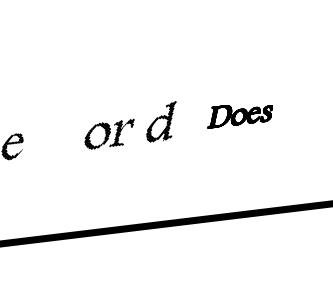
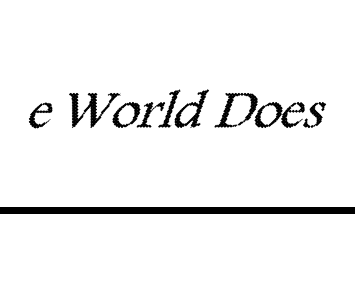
part: (239, 114) -> (269, 110), size x1.67
hatch: (138, 124) -> (168, 108), added
part: (65, 135) -> (94, 110), added

